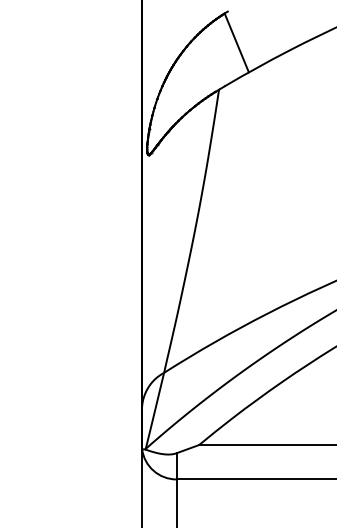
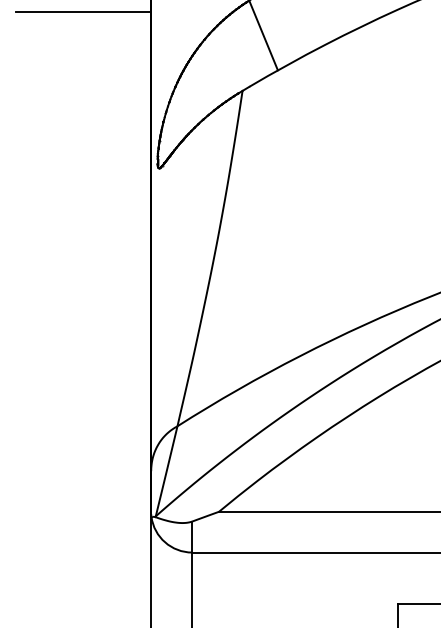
line: (84, 22) -> (83, 11), added

